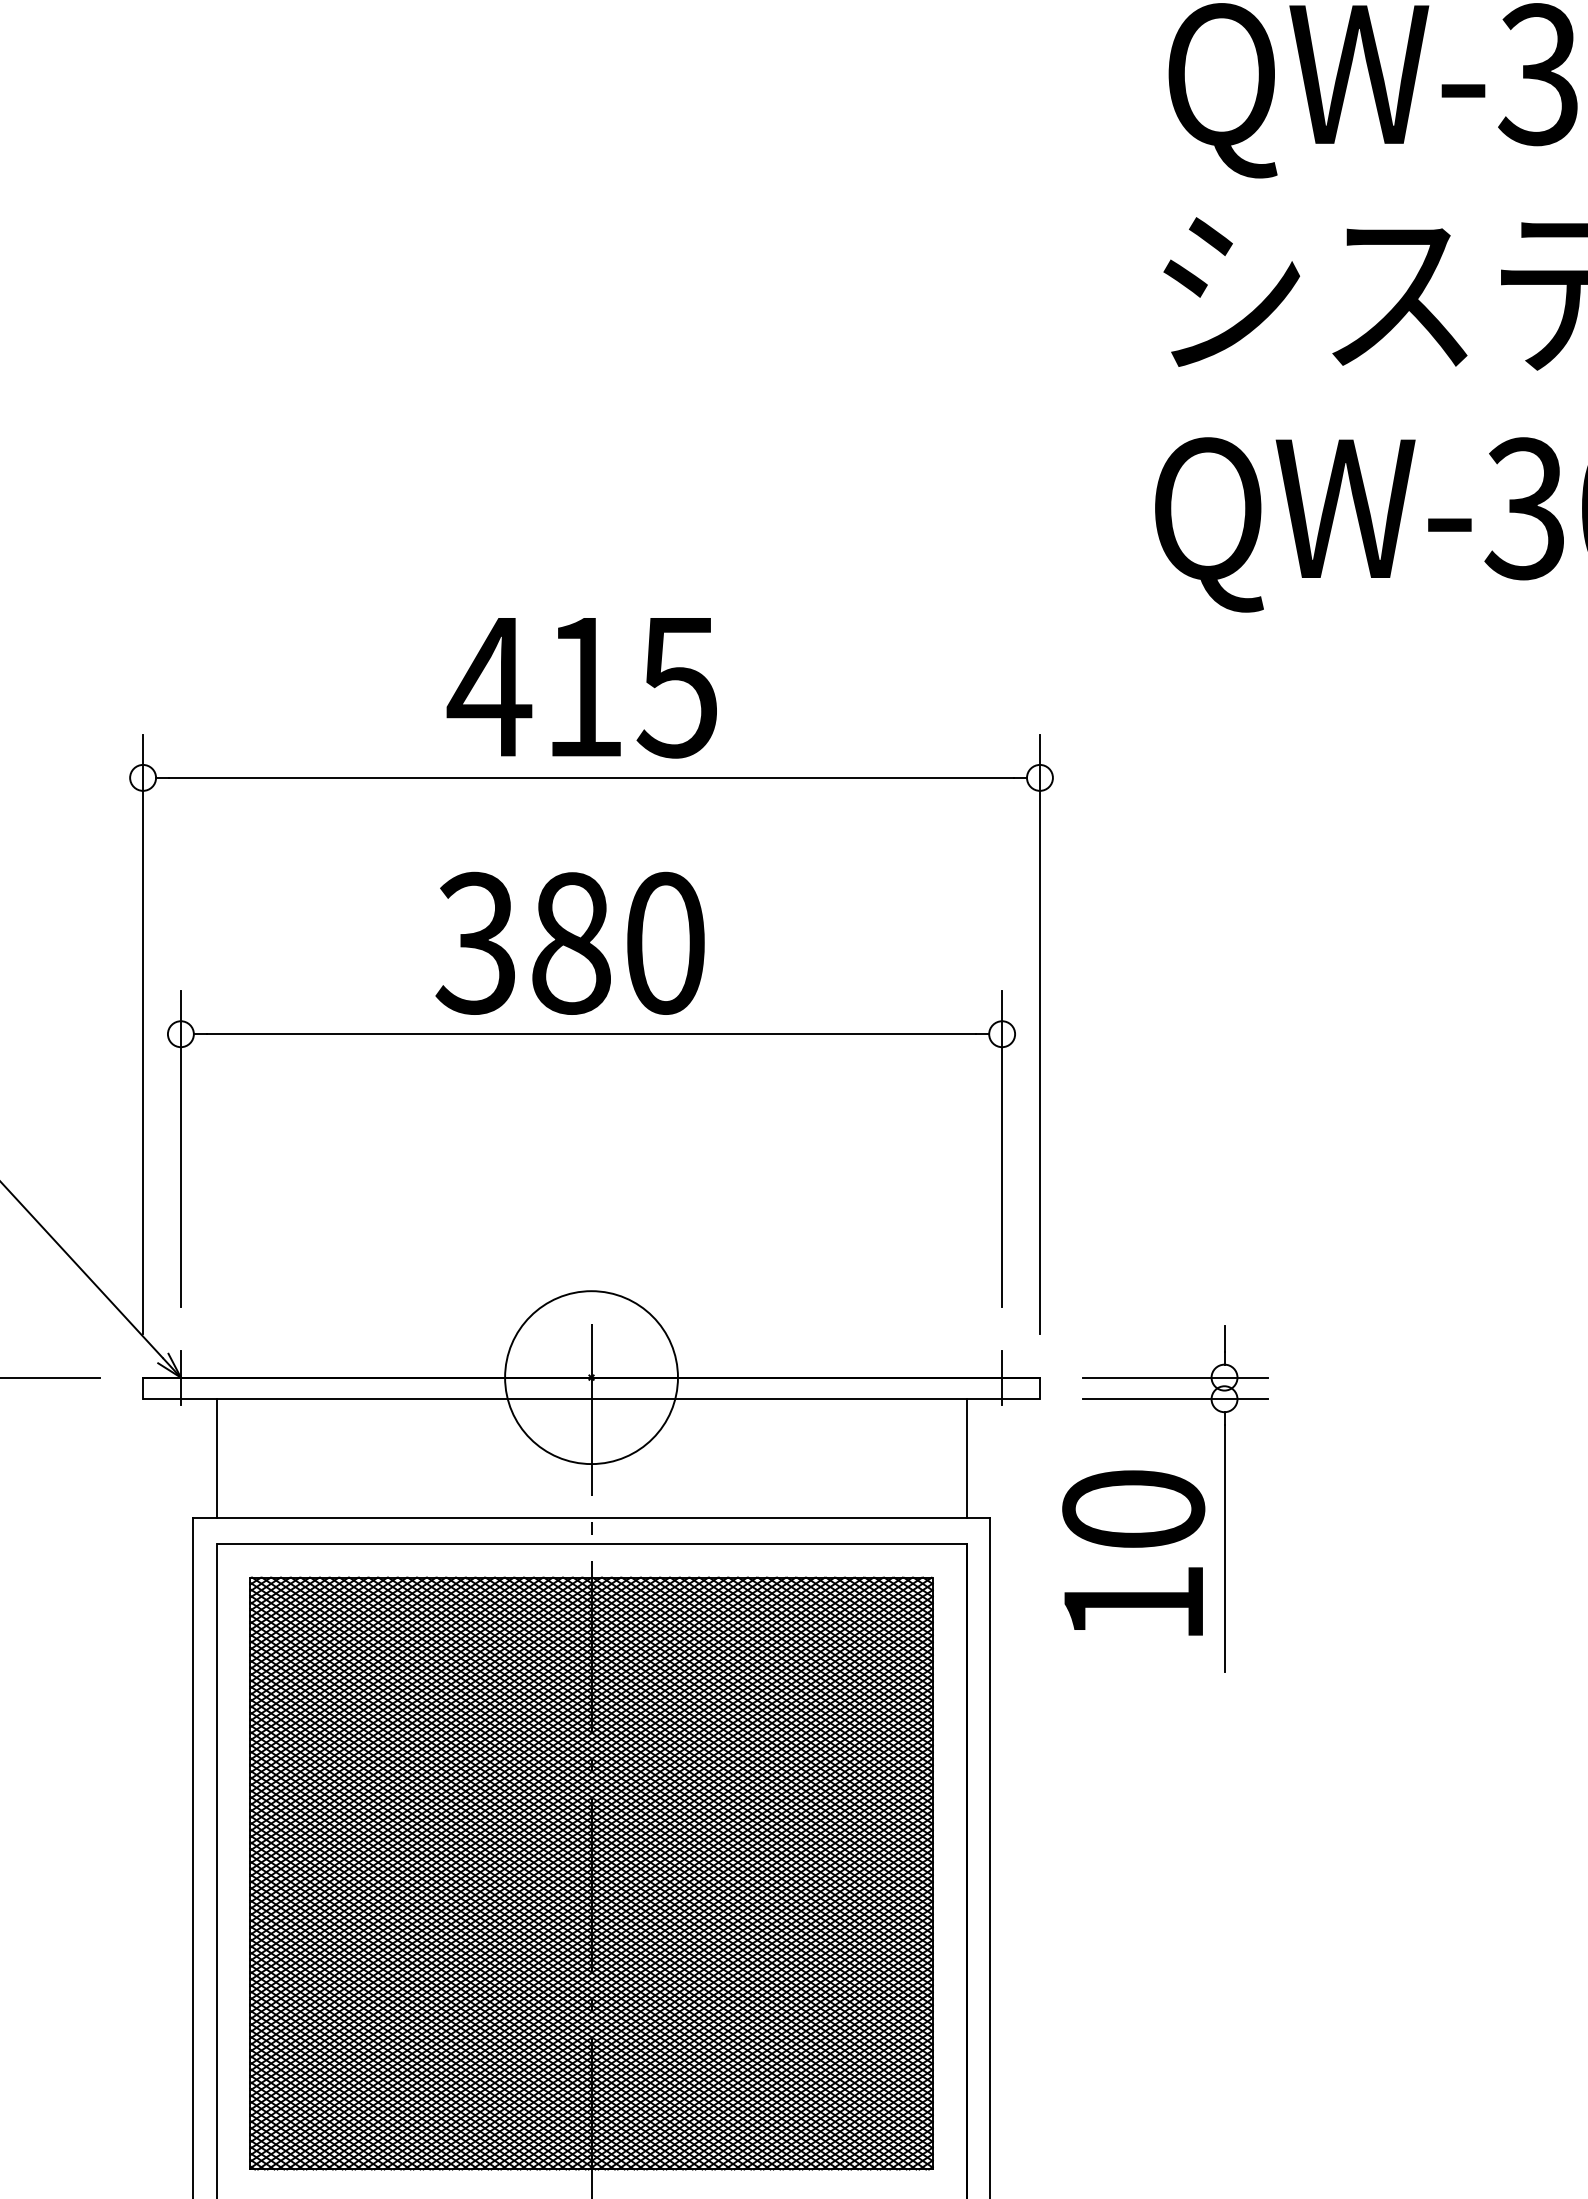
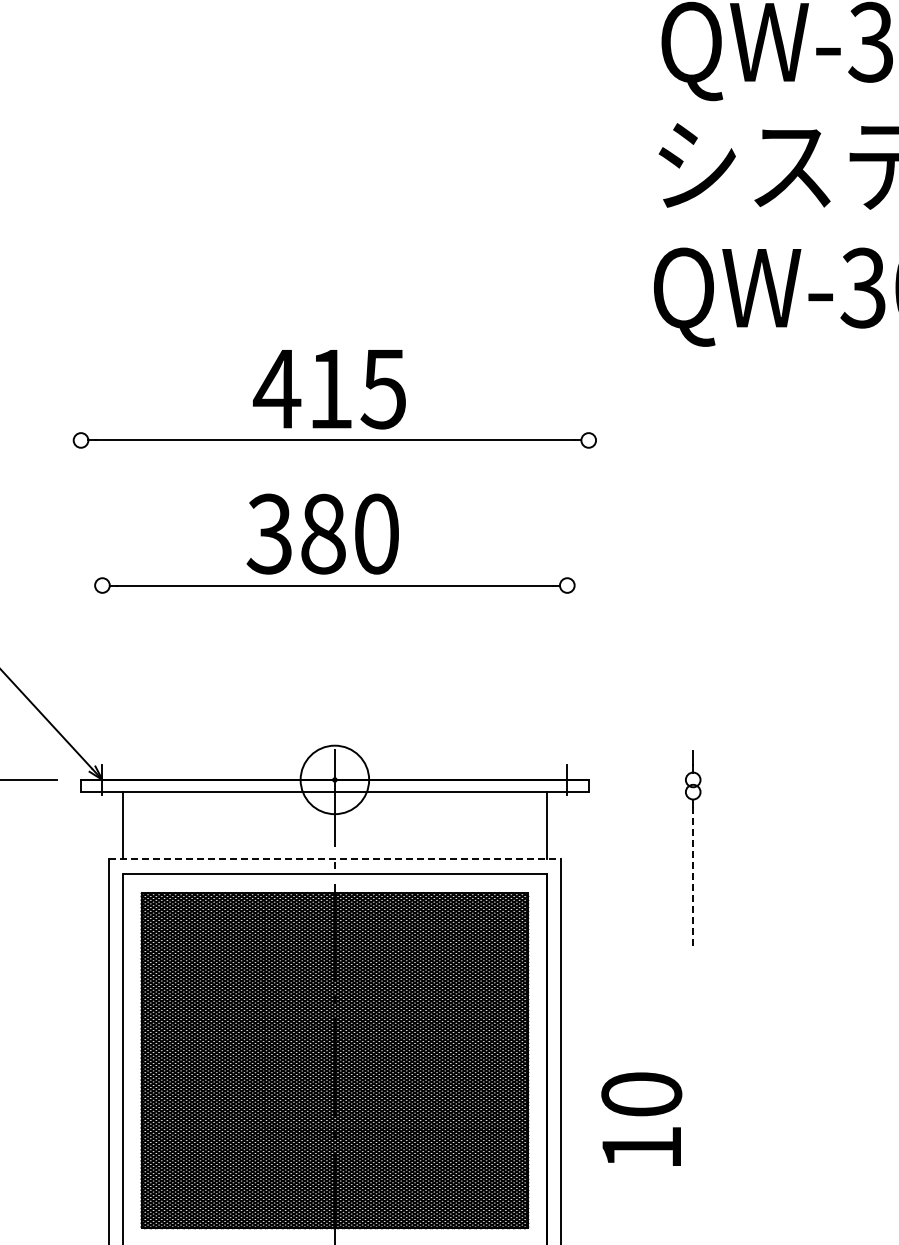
line: (143, 1034) -> (81, 585), removed
line: (1039, 1034) -> (588, 585), removed
line: (180, 1148) -> (102, 650), removed
line: (1002, 1148) -> (567, 650), removed
circle: (590, 1376) -> (334, 779), size x0.7
line: (1175, 1376) -> (665, 779), removed
line: (1175, 1399) -> (665, 792), removed
line: (590, 1518) -> (334, 859), solid -> dashed
line: (1225, 1548) -> (693, 876), solid -> dashed
text: (1133, 1551) -> (641, 1118), moved

